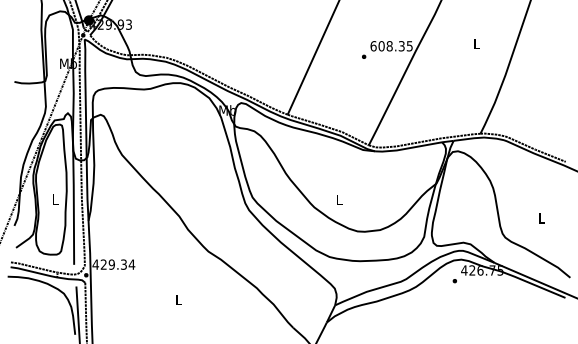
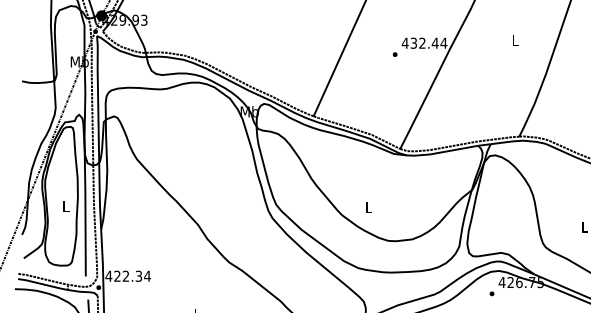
text: (391, 46) -> (424, 43), 608.35 -> 432.44
text: (111, 264) -> (125, 276), 429.34 -> 422.34

